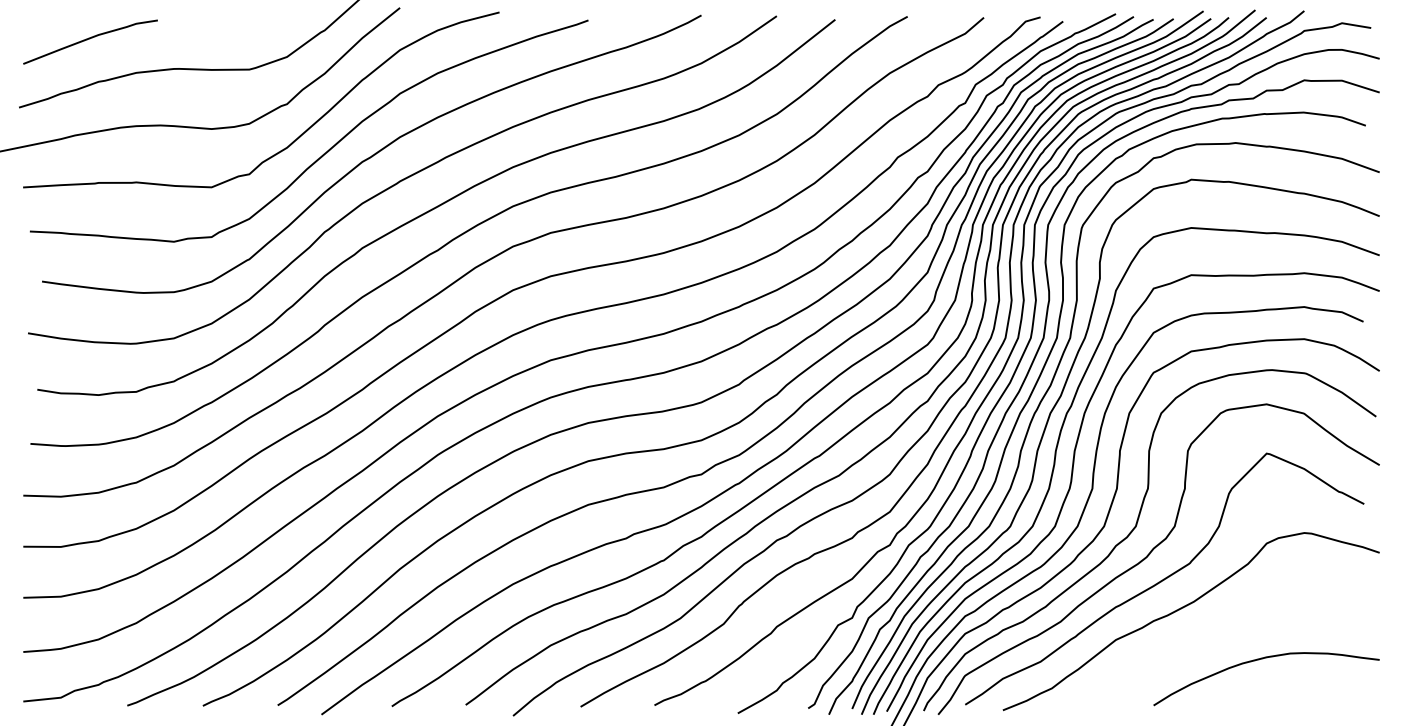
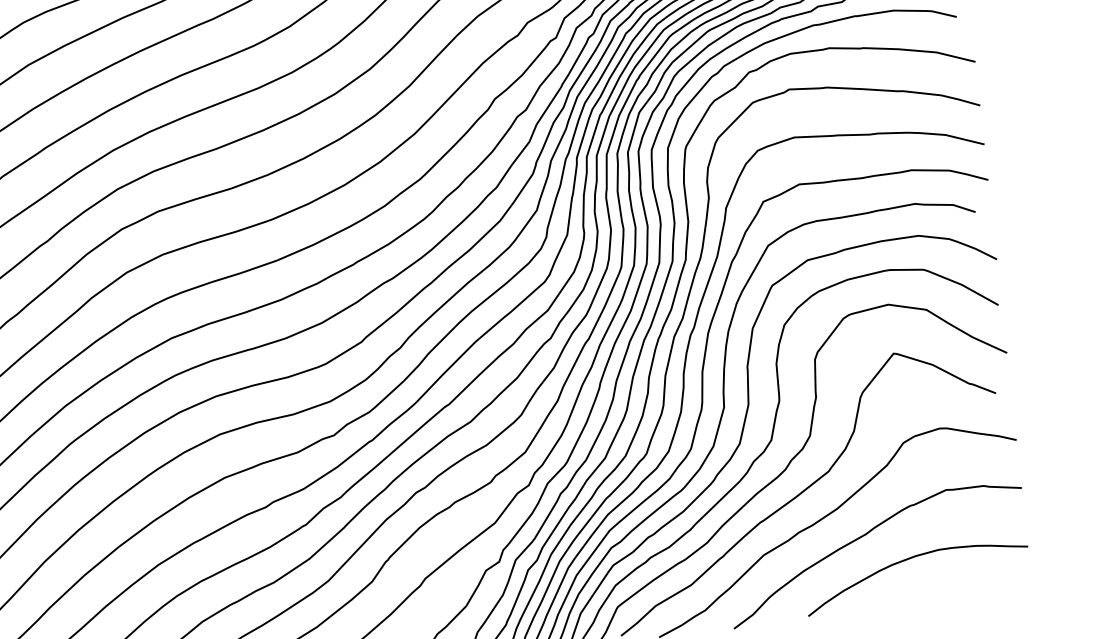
curve: (1219, 631) -> (865, 535), added

